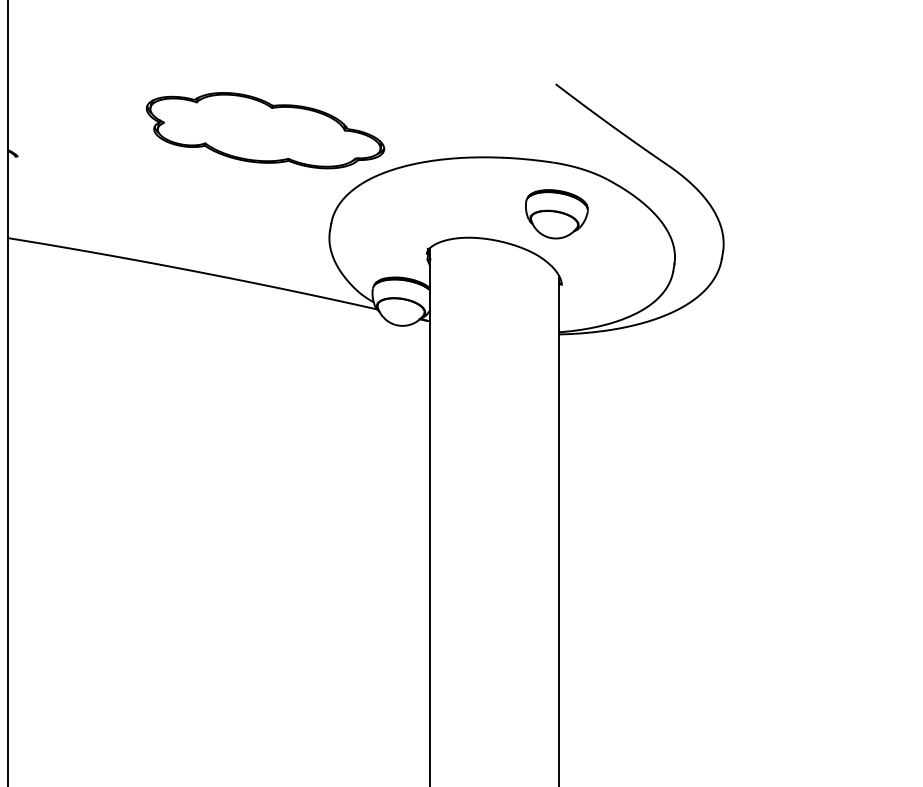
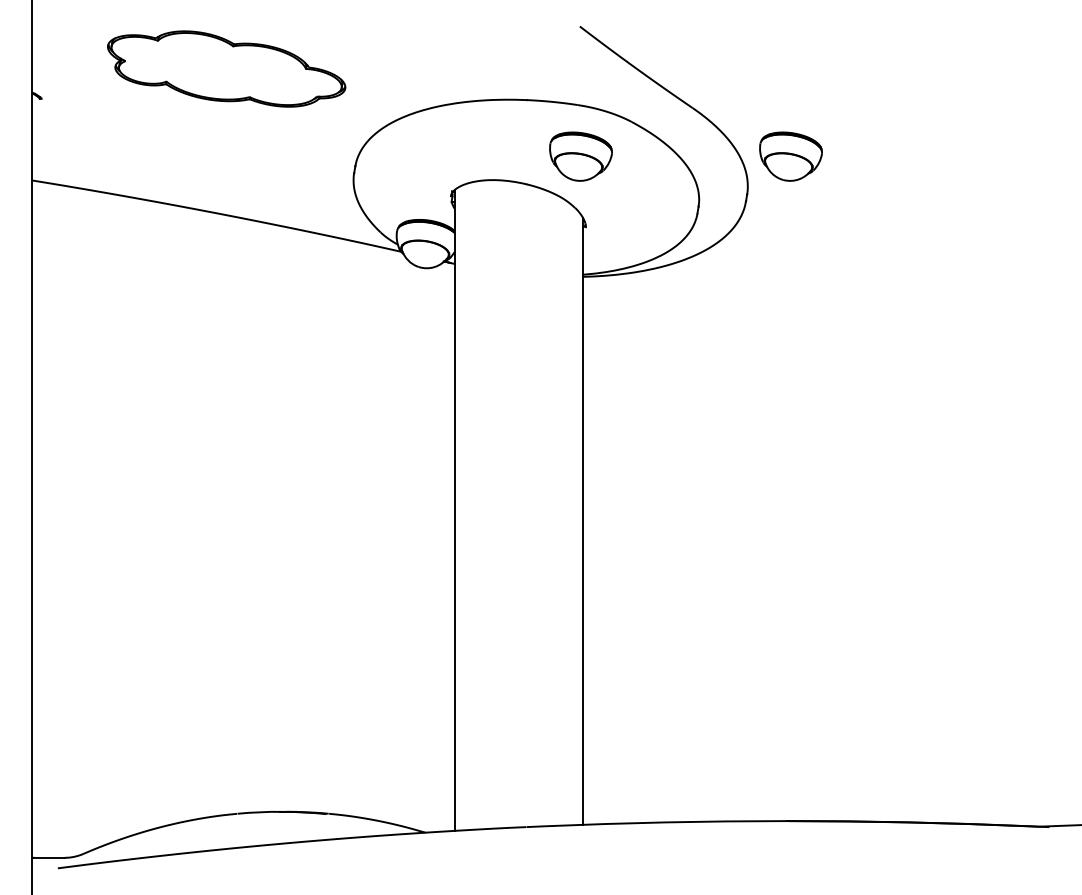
part: (265, 130) -> (226, 68), moved
part: (766, 214) -> (790, 156), added

